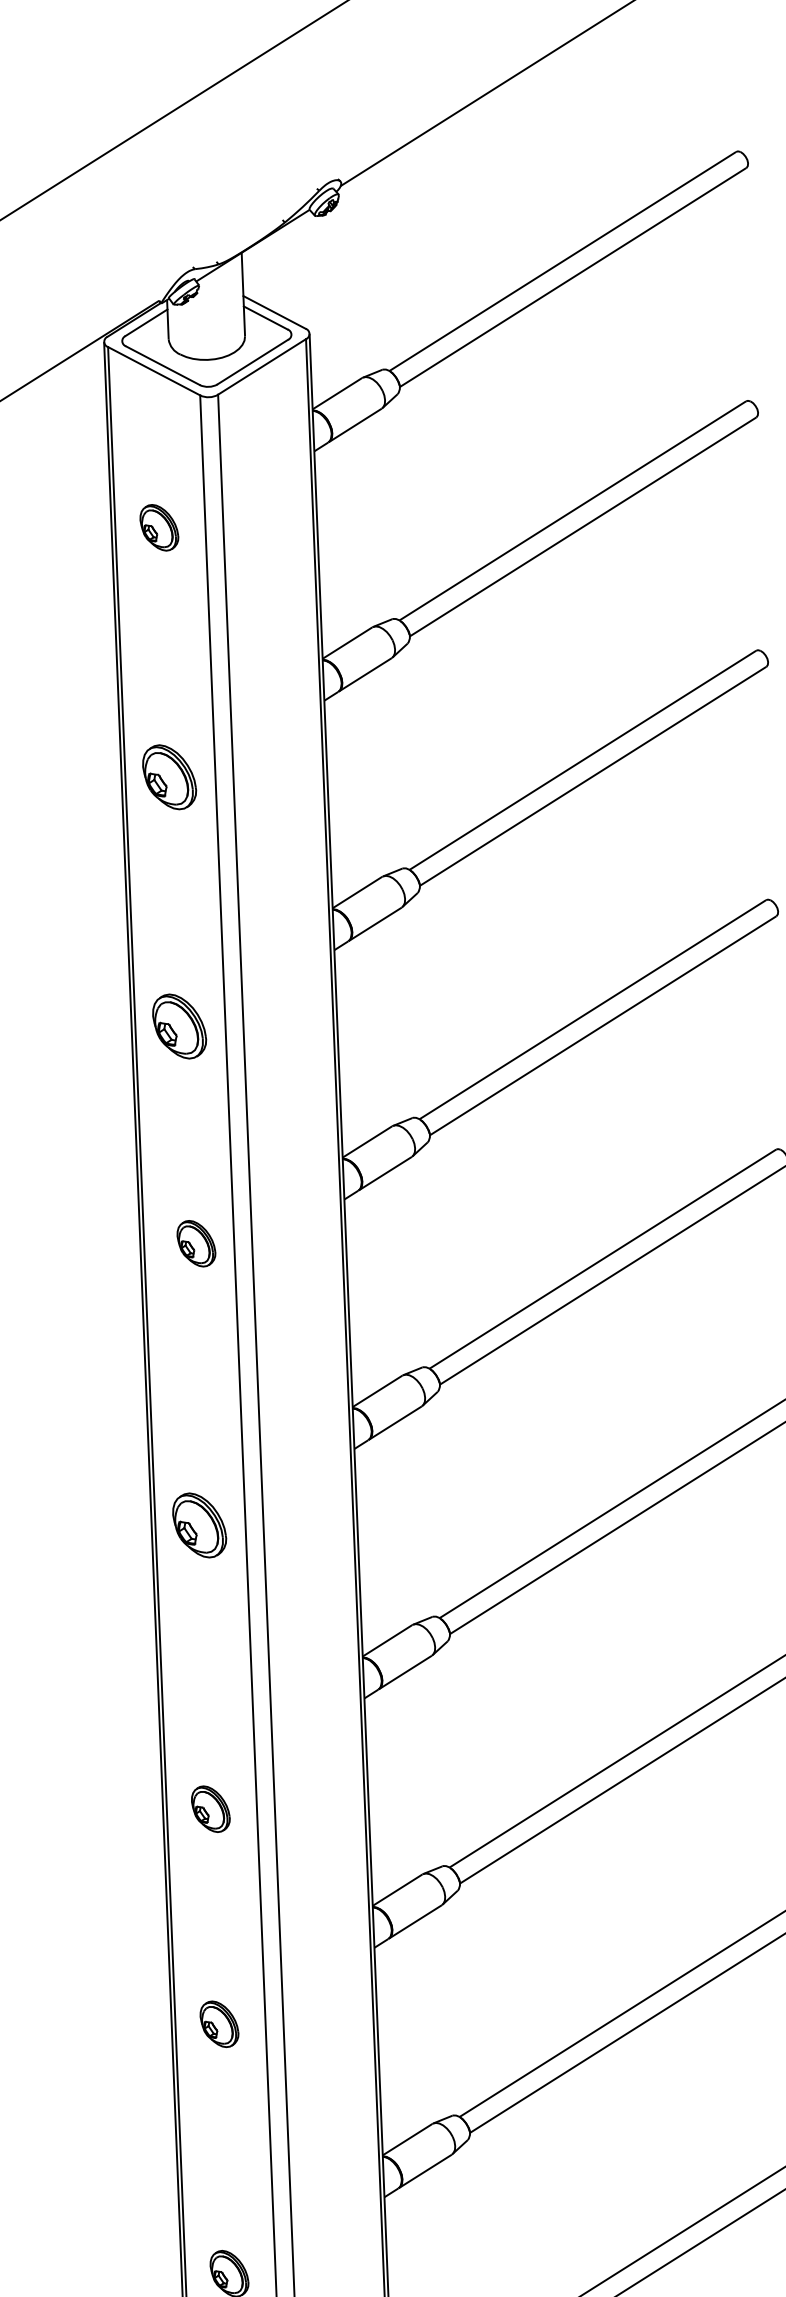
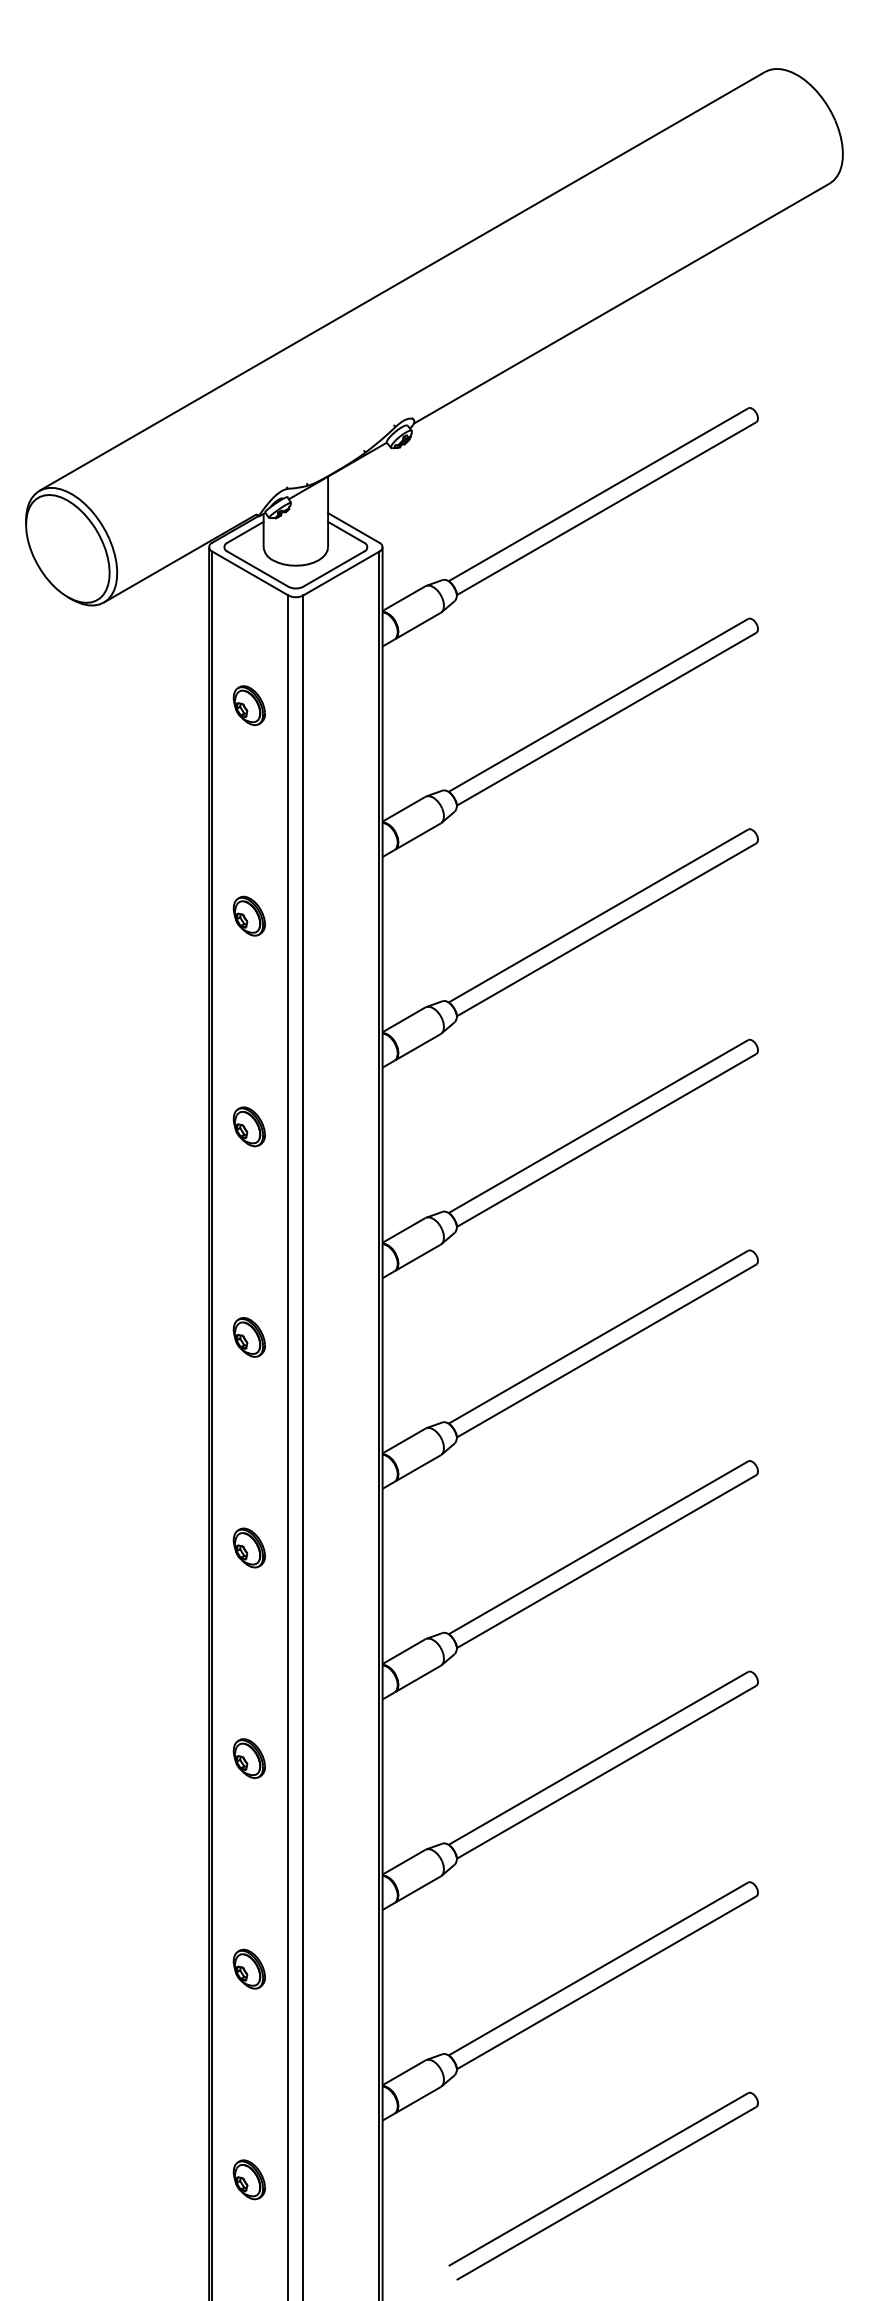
part: (168, 776) -> (248, 915), size x0.71
part: (178, 1026) -> (248, 1126), size x0.71
part: (195, 1243) -> (248, 1337), moved
part: (198, 1524) -> (248, 1547), size x0.71
part: (209, 1809) -> (248, 1758), moved

